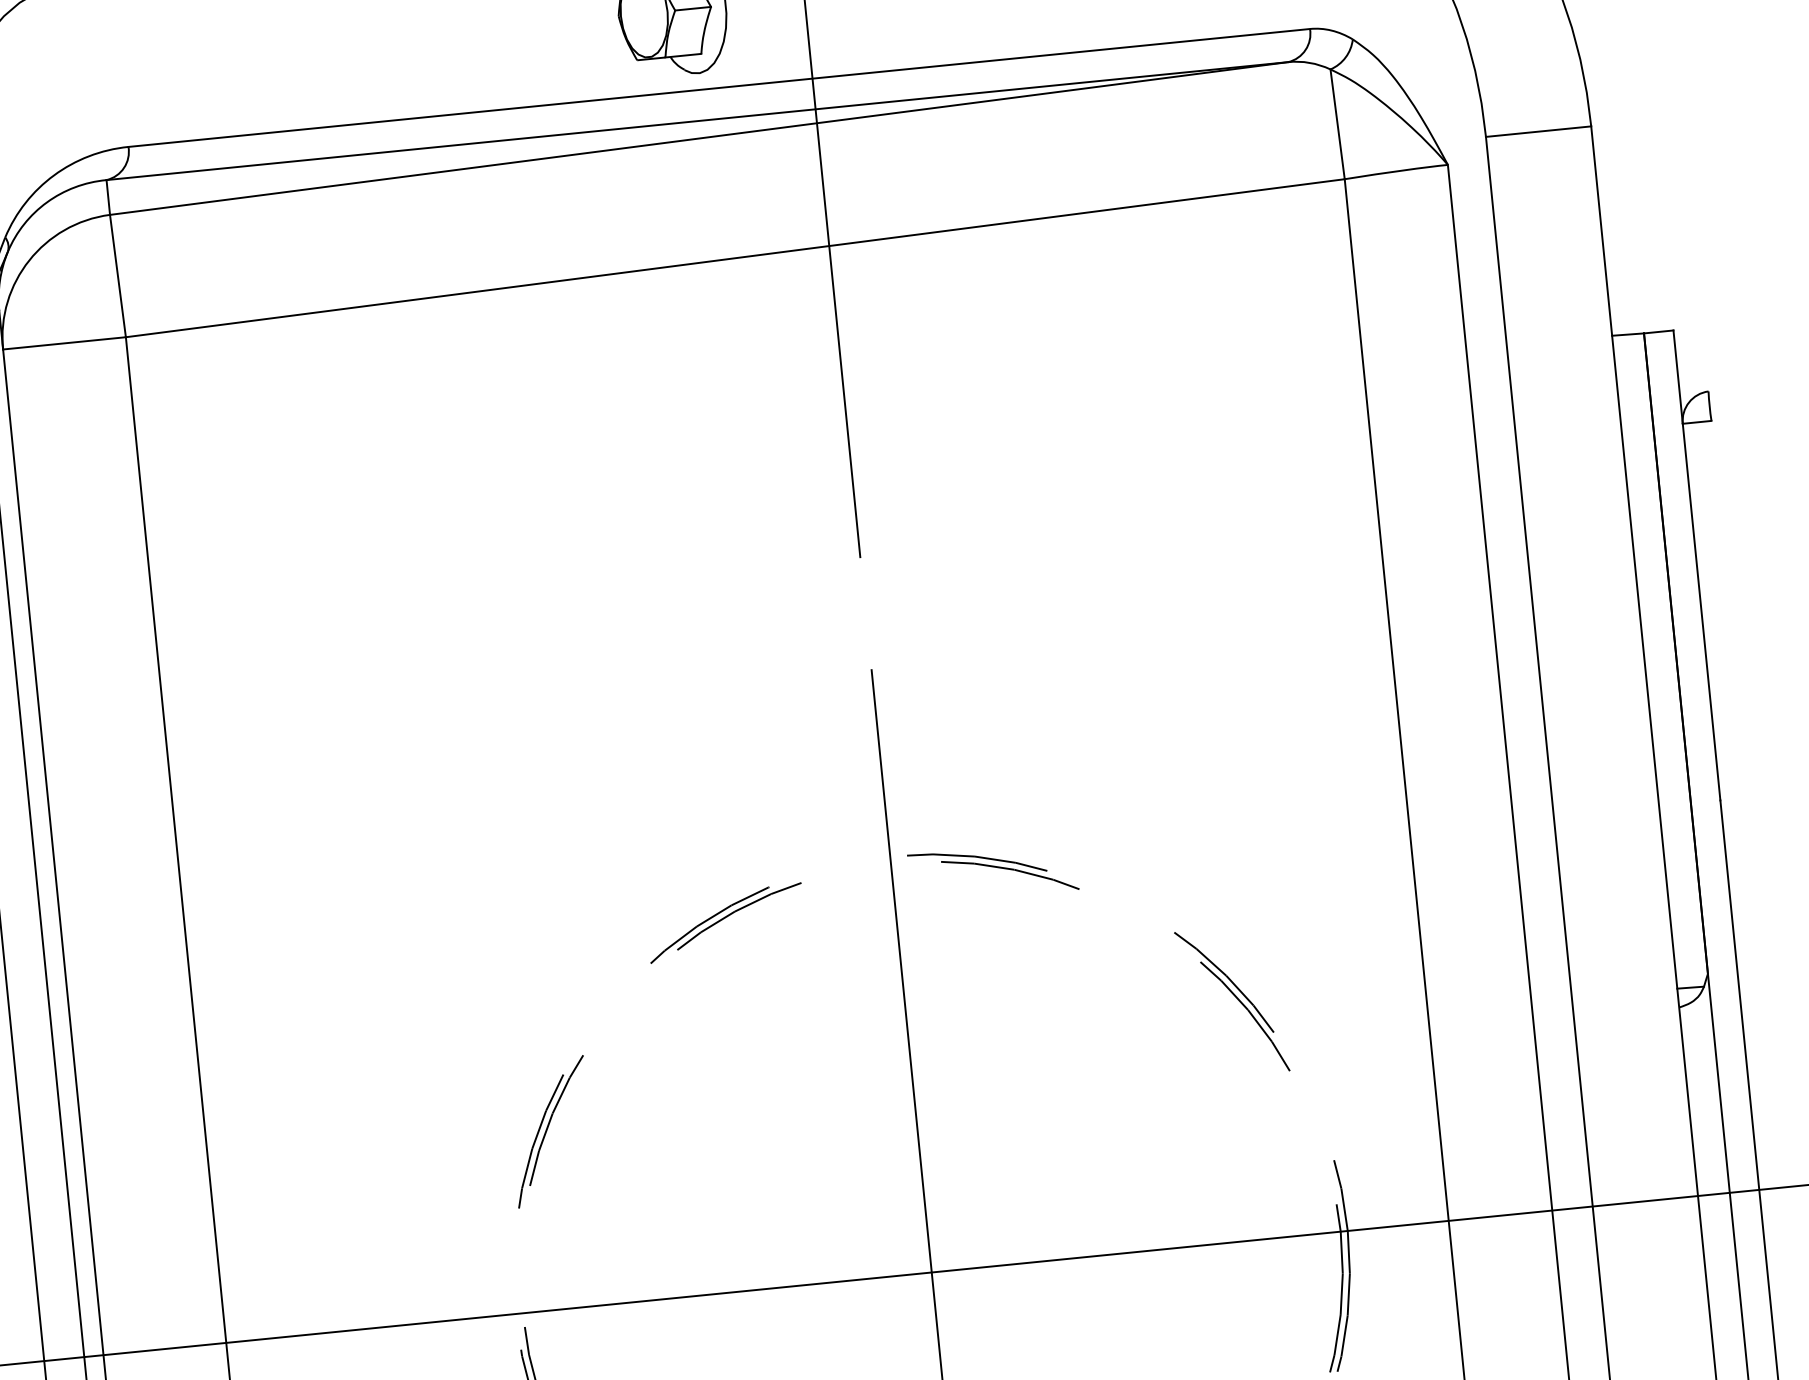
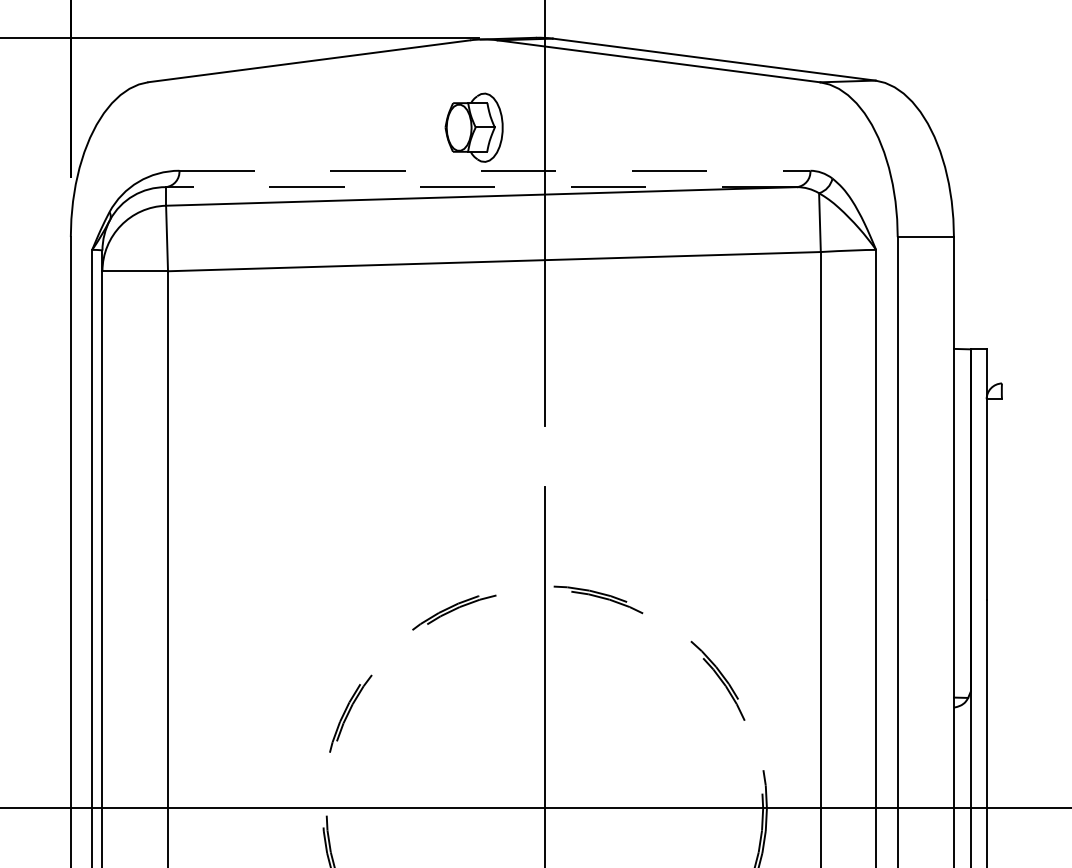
line: (720, 87) -> (495, 170), solid -> dashed
line: (697, 121) -> (481, 187), solid -> dashed

